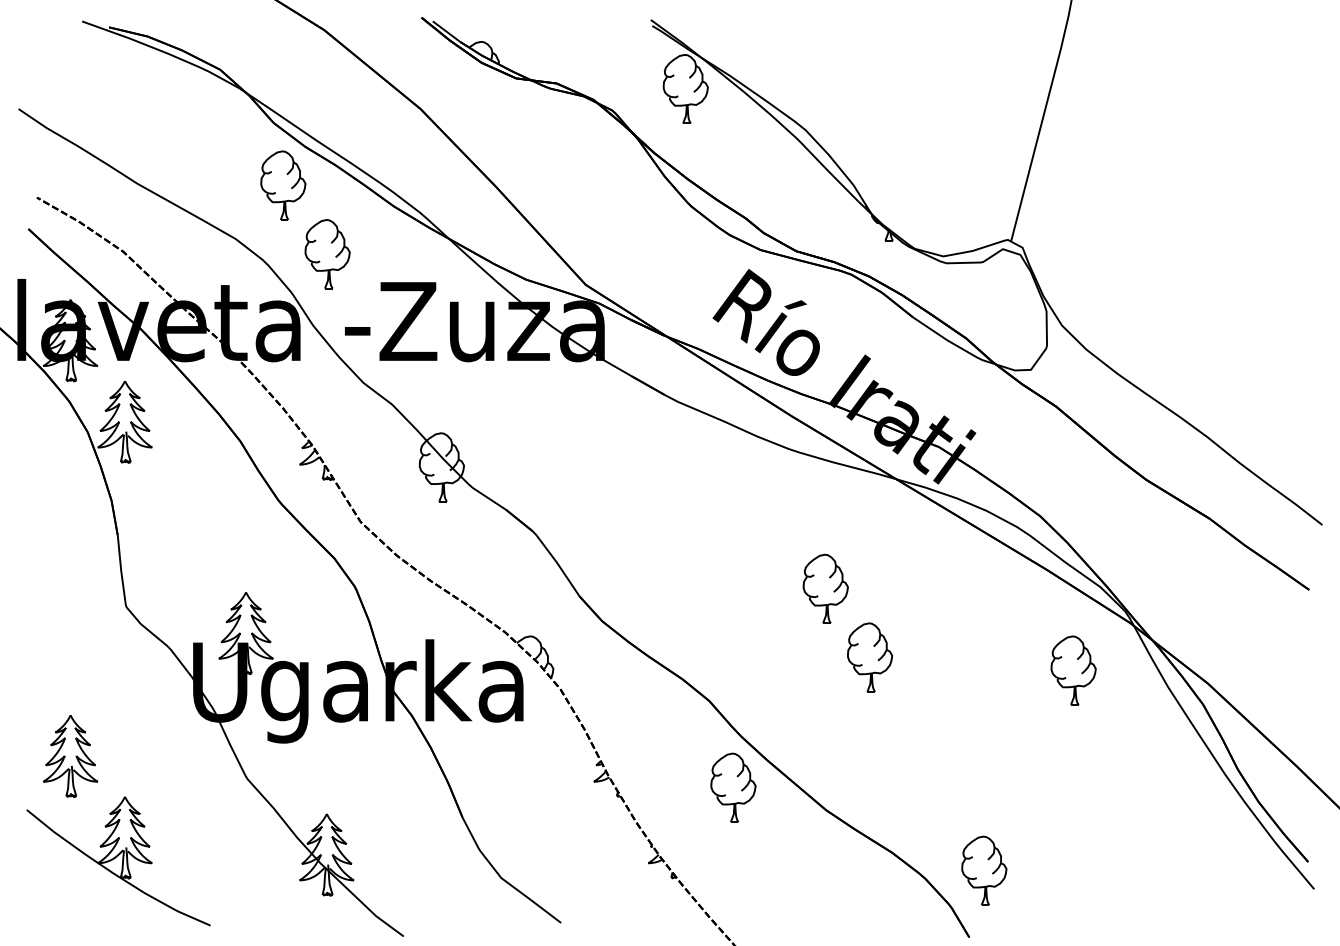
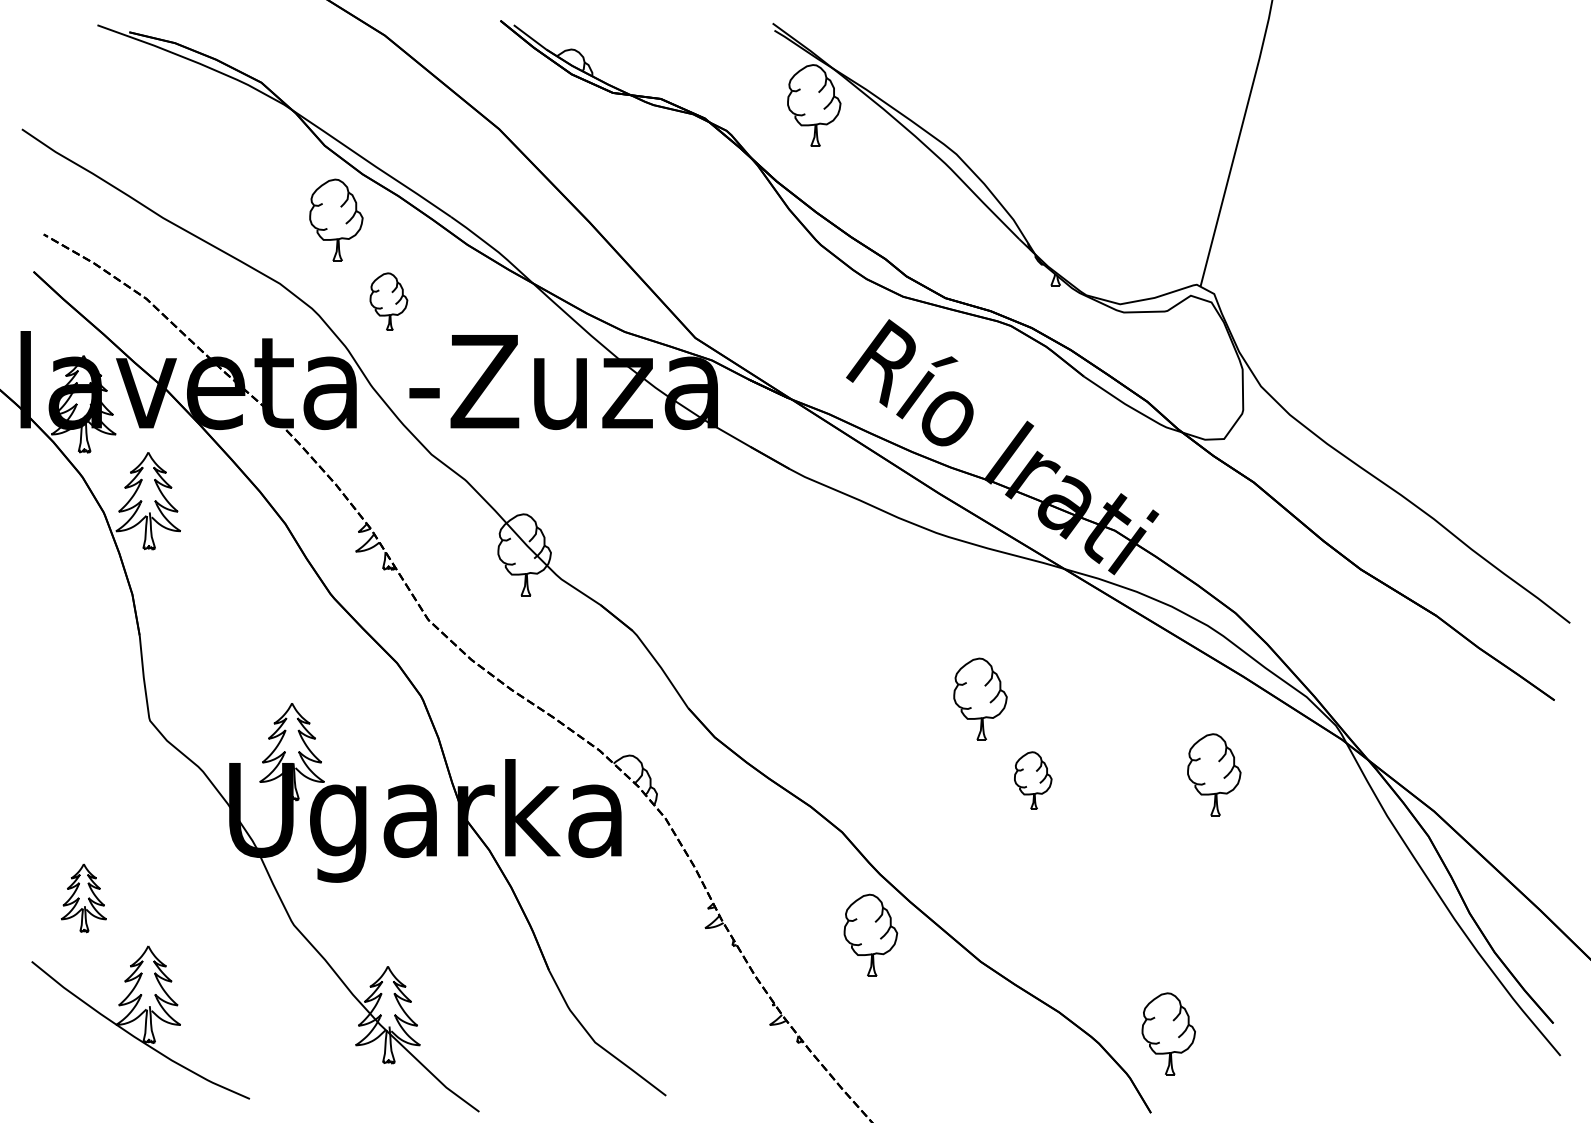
part: (327, 254) -> (388, 302), size x0.7
part: (870, 657) -> (1033, 780), size x0.7
part: (1073, 670) -> (1214, 774), moved
part: (70, 756) -> (83, 898), size x0.7

